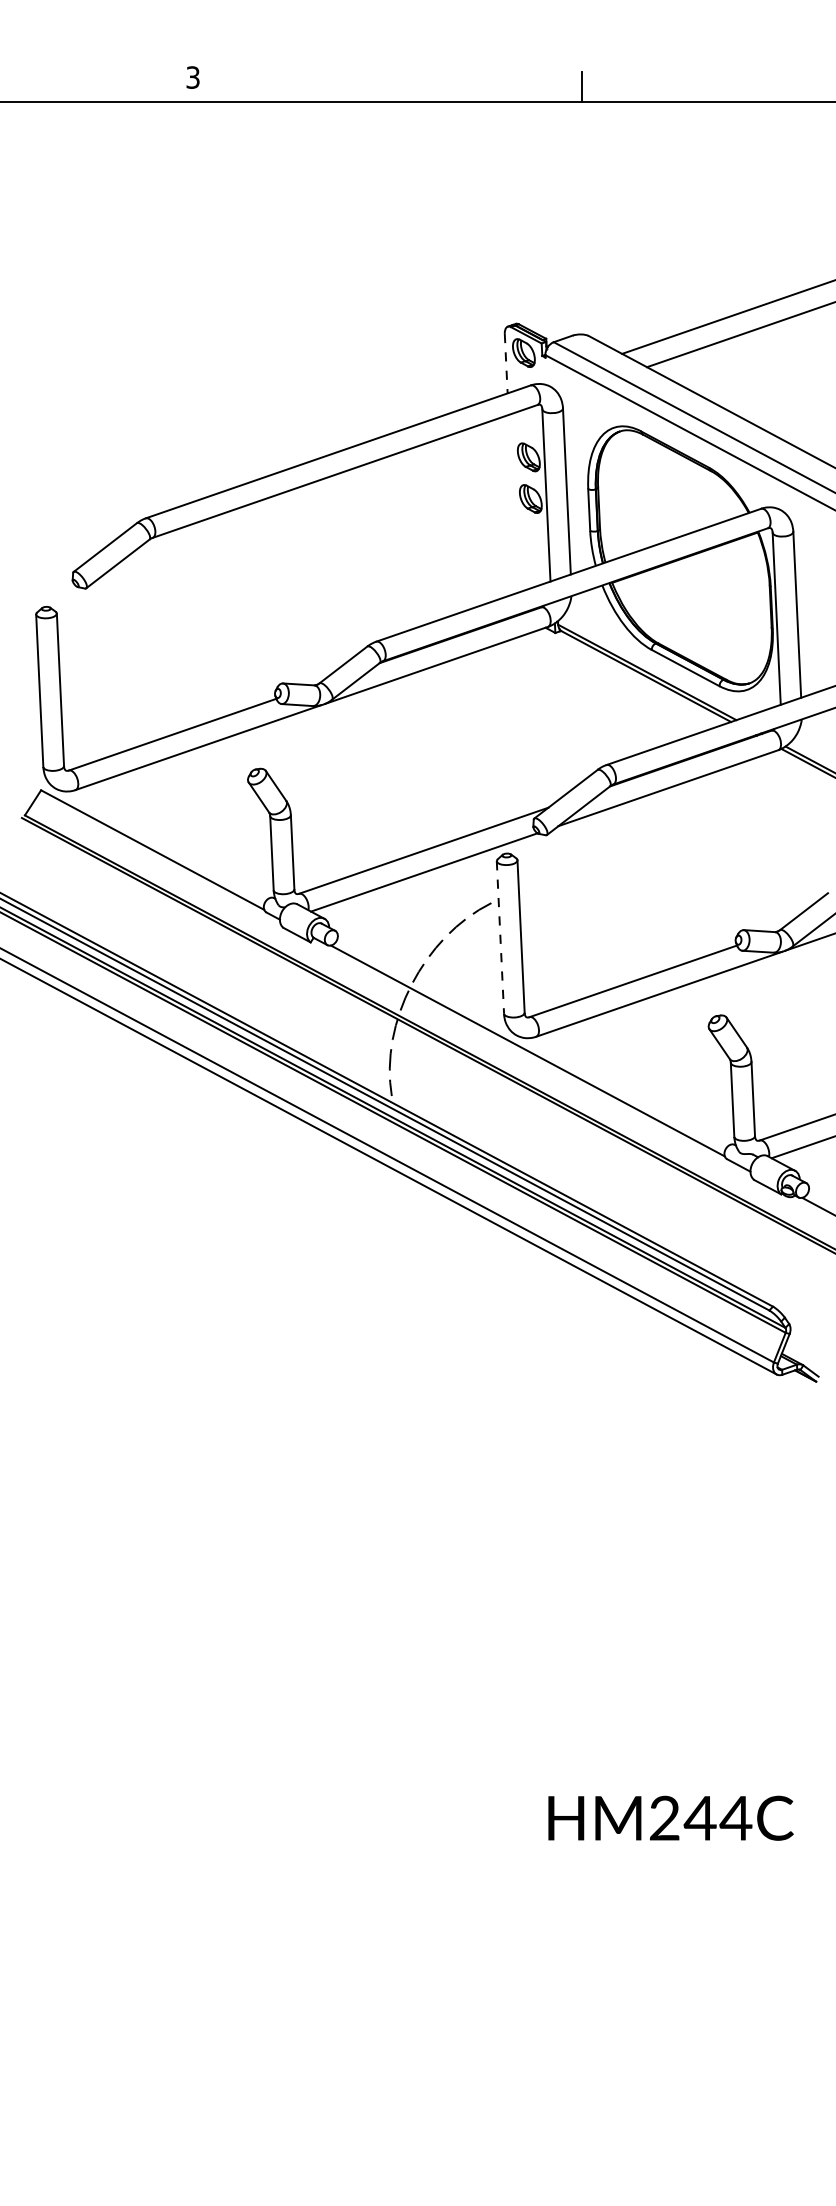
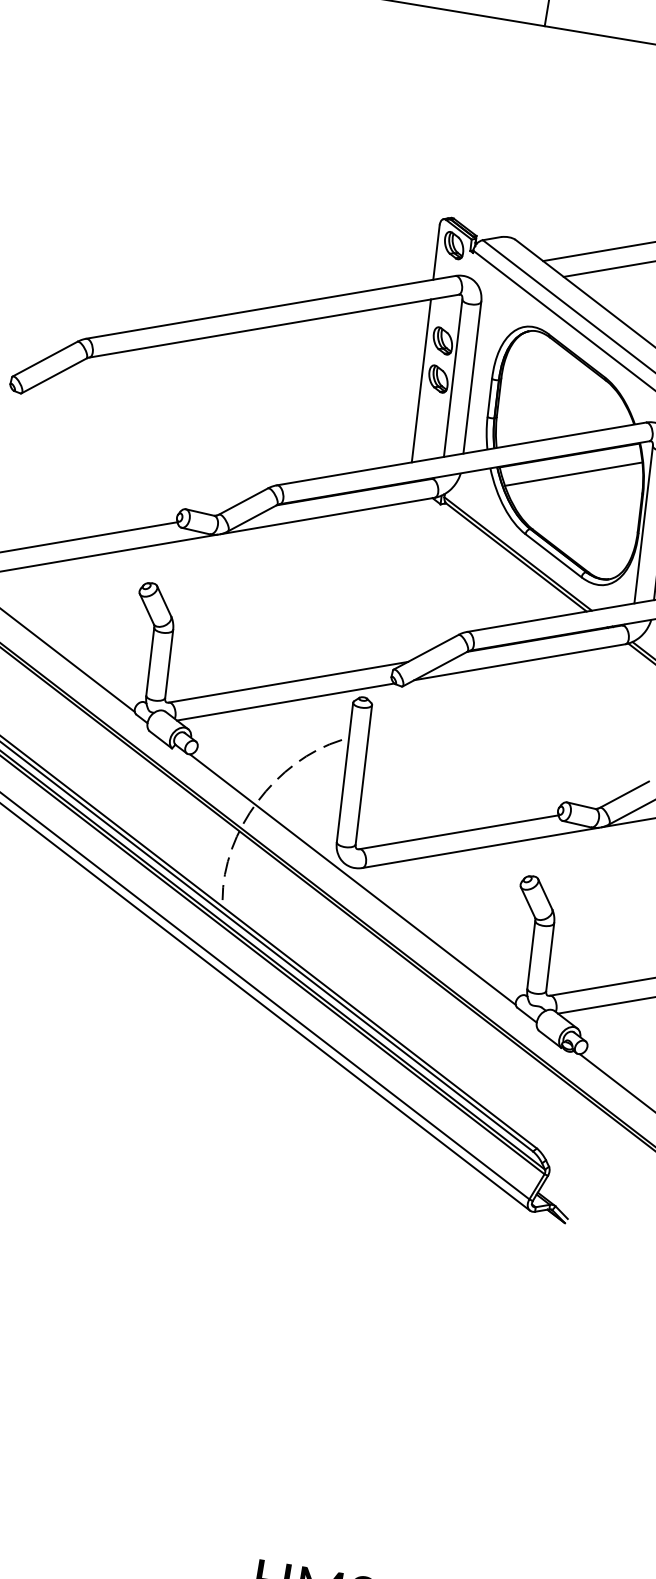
line: (506, 363) -> (436, 252), dashed -> solid
line: (512, 503) -> (421, 380), added
line: (692, 576) -> (573, 473), added
line: (500, 937) -> (345, 772), dashed -> solid

